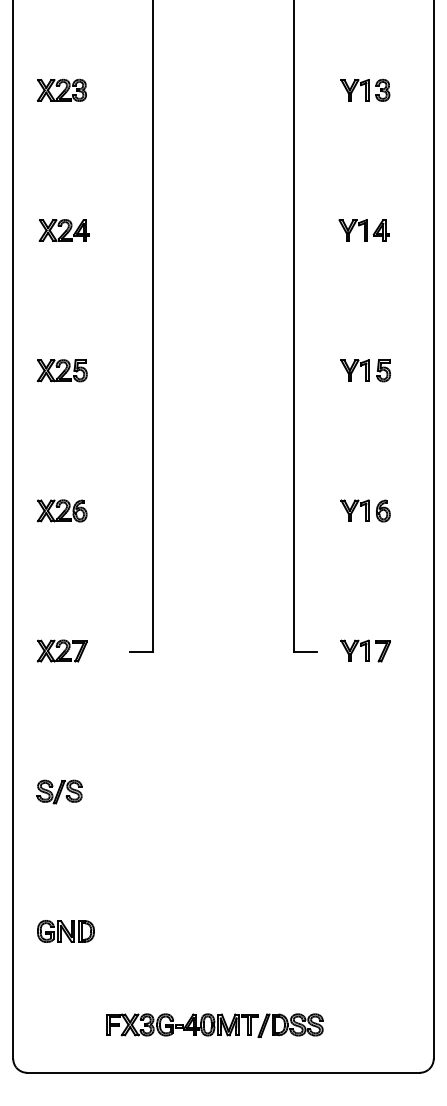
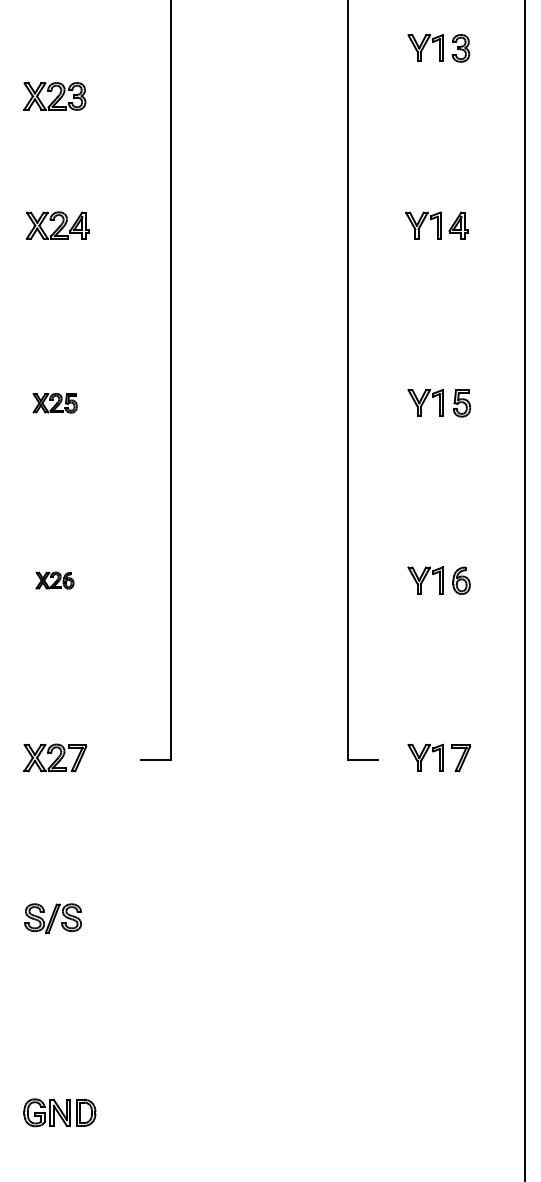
part: (61, 89) -> (54, 95), moved
part: (61, 370) -> (54, 402), size x0.7
part: (61, 510) -> (54, 580), size x0.6
part: (59, 791) -> (52, 917), moved

